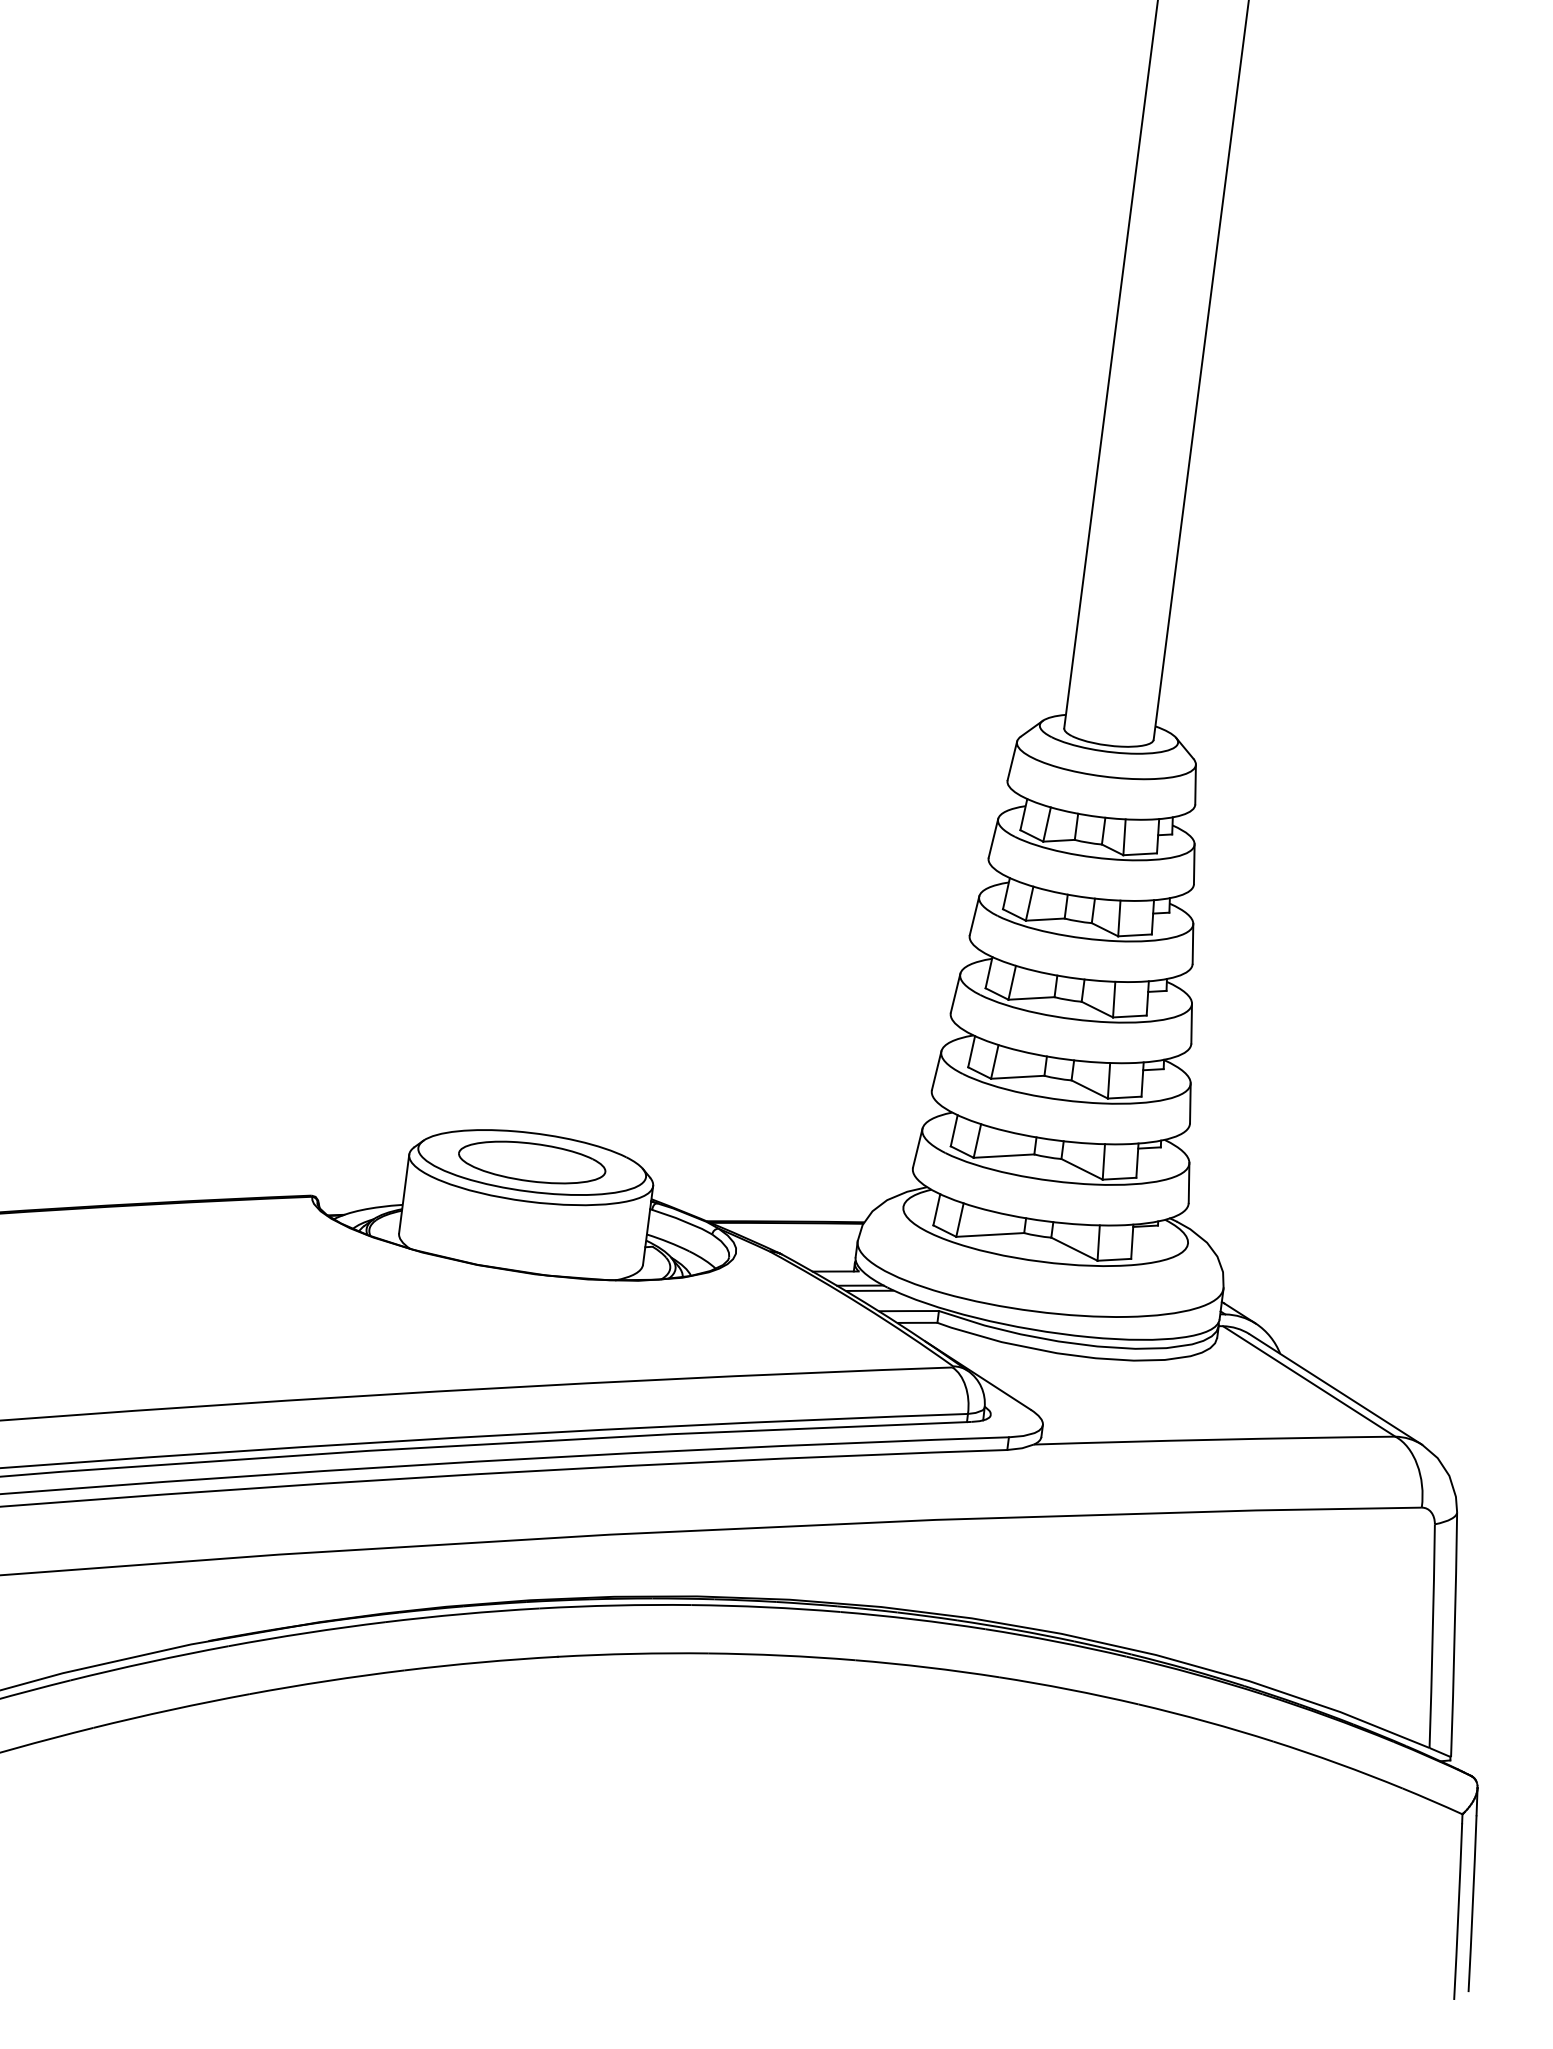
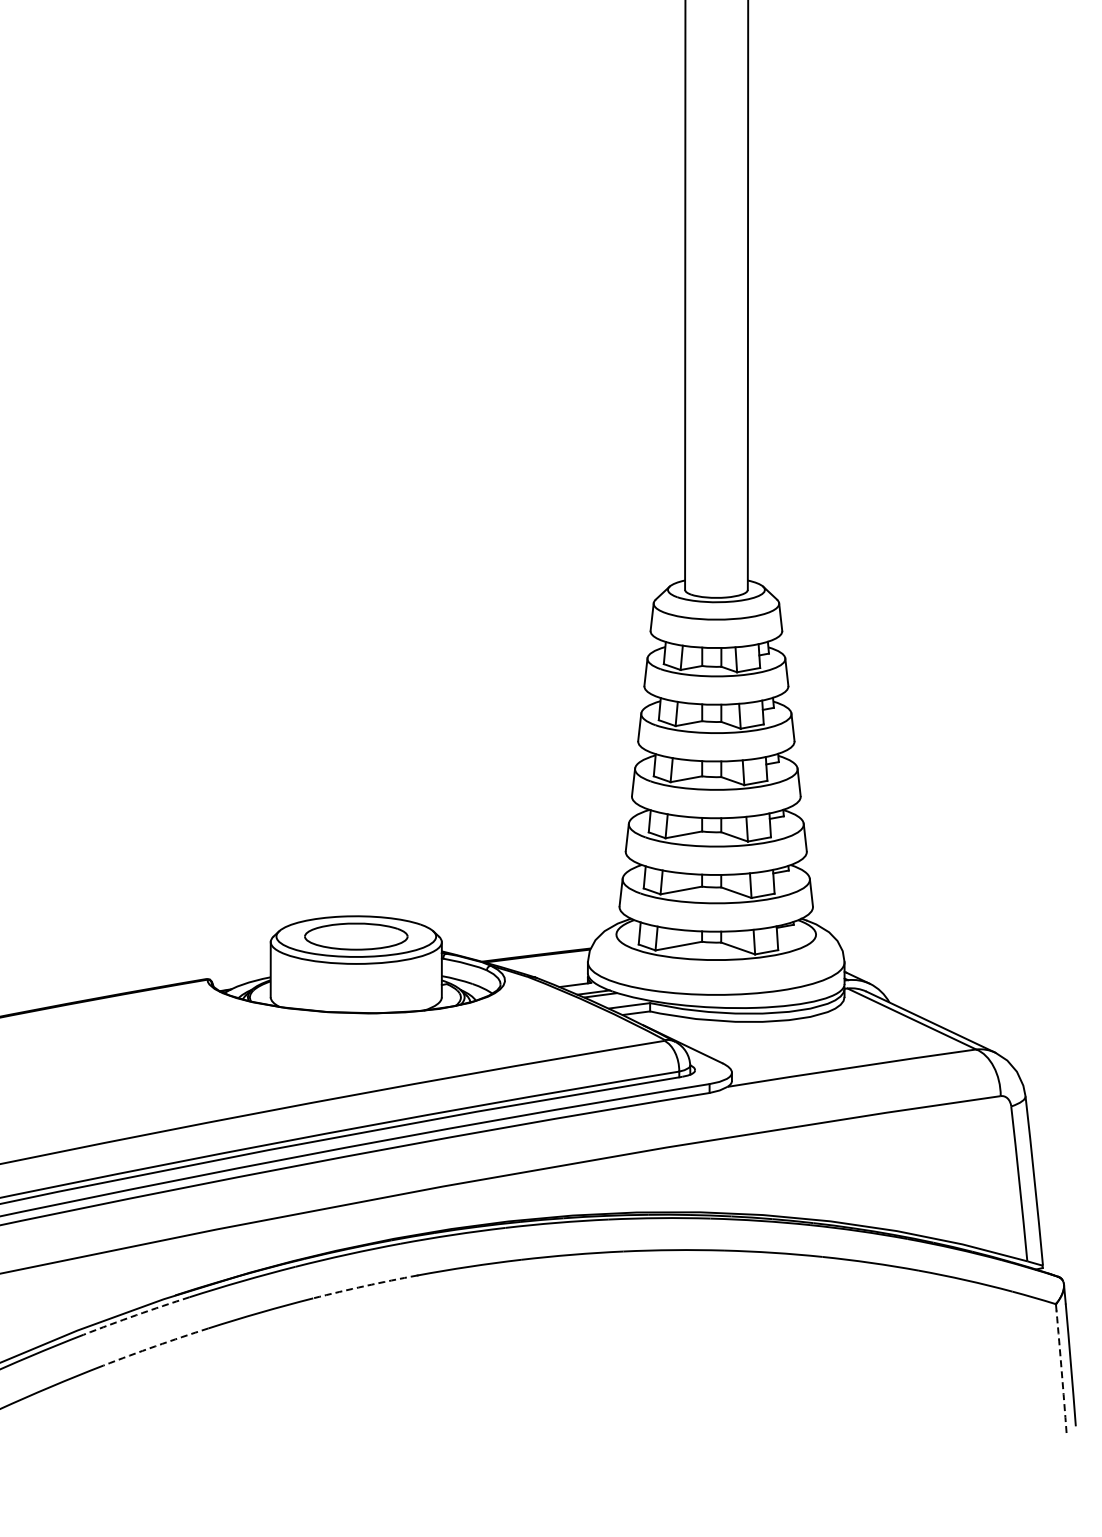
arc: (149, 1662) -> (136, 1315), solid -> dashed
arc: (481, 1663) -> (365, 1286), solid -> dashed
arc: (171, 1710) -> (155, 1346), solid -> dashed
arc: (1458, 1911) -> (1061, 1371), solid -> dashed

